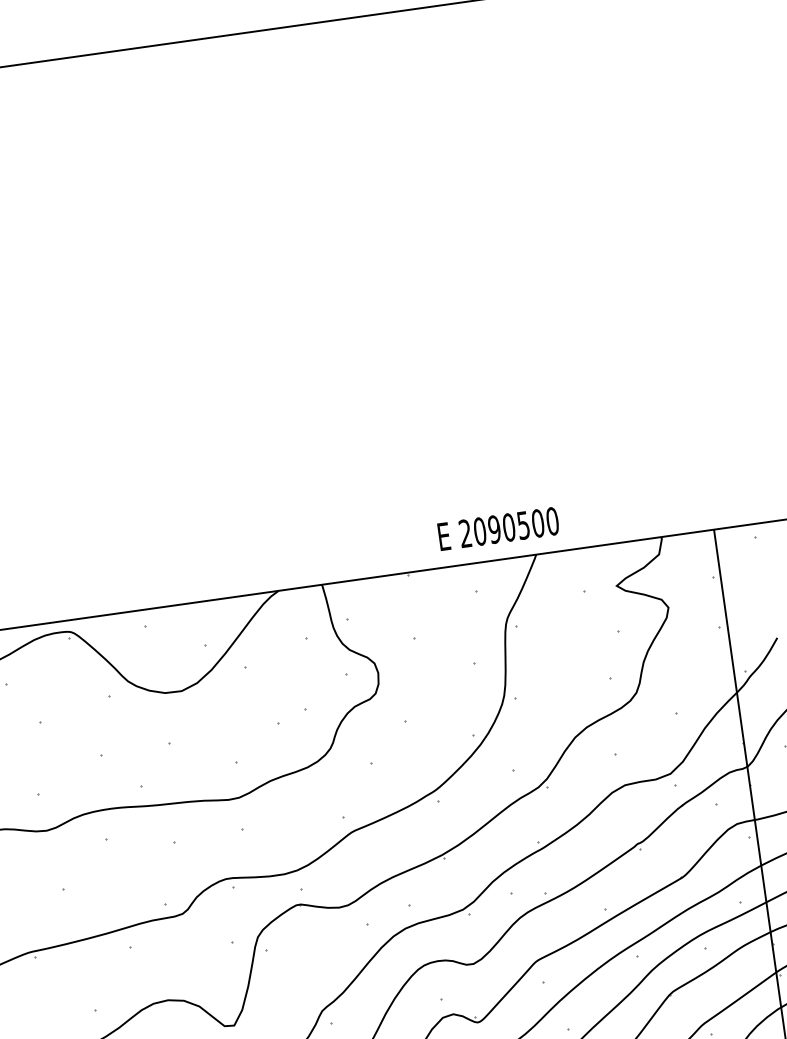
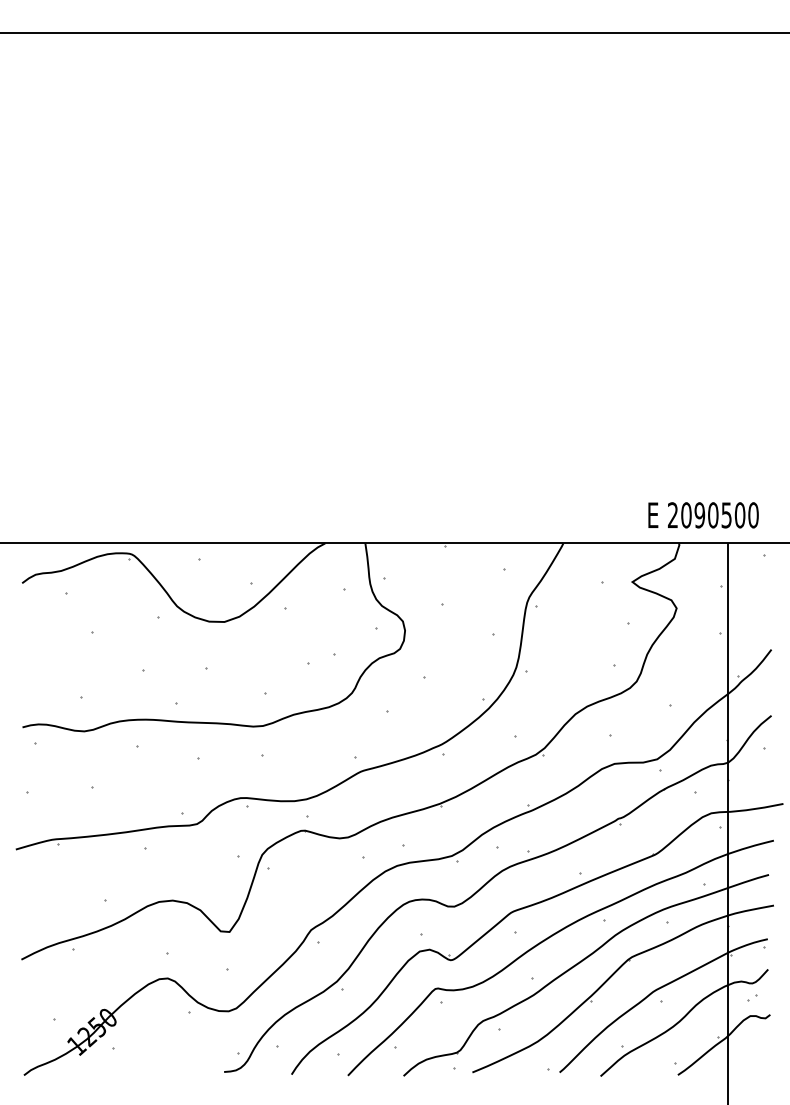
text: (498, 529) -> (703, 515), moved

